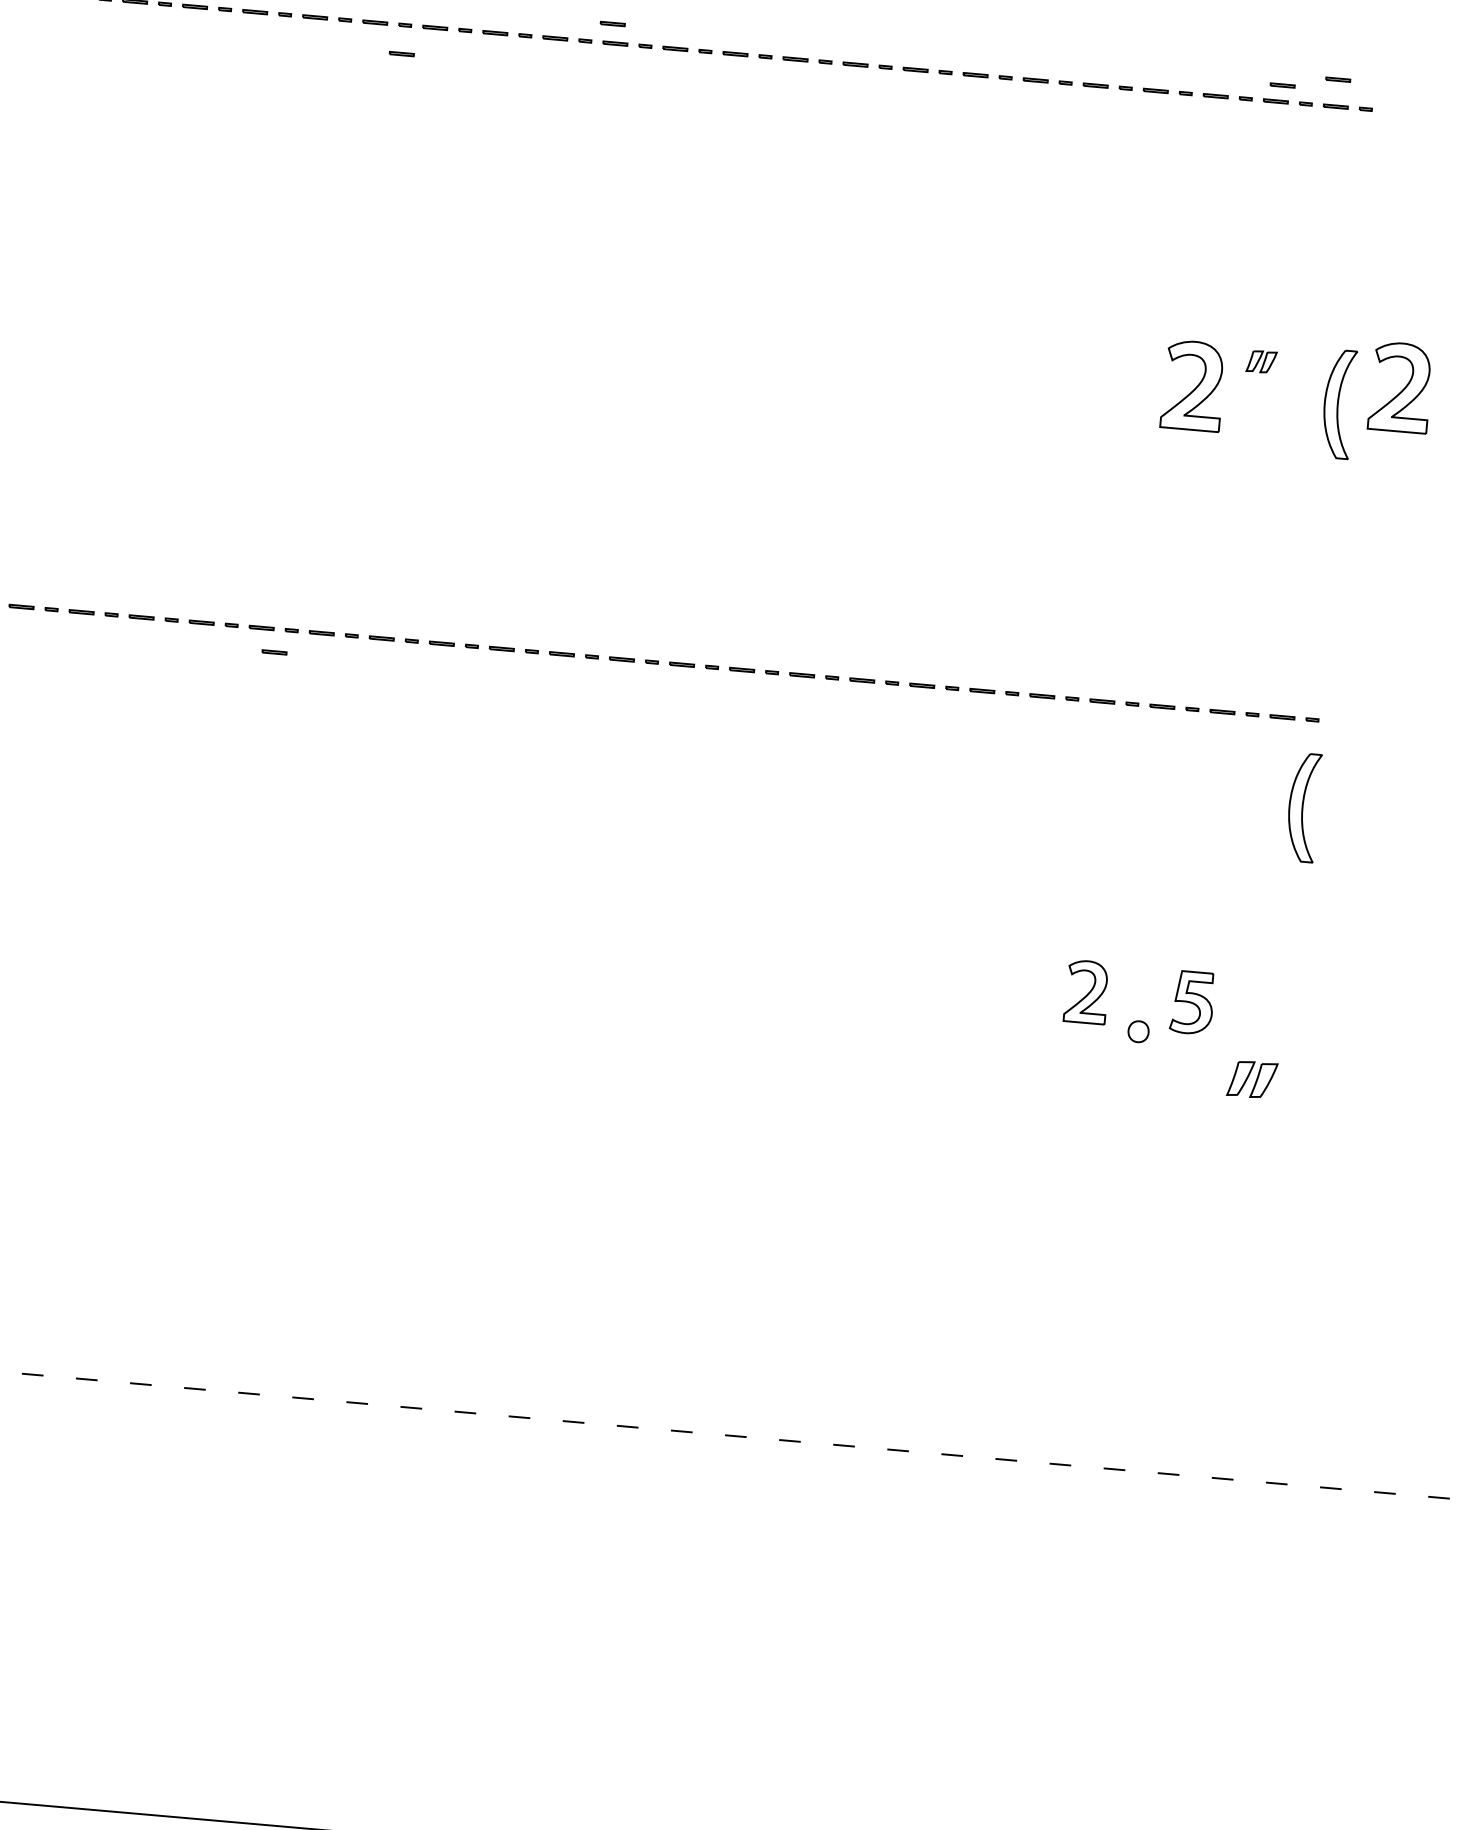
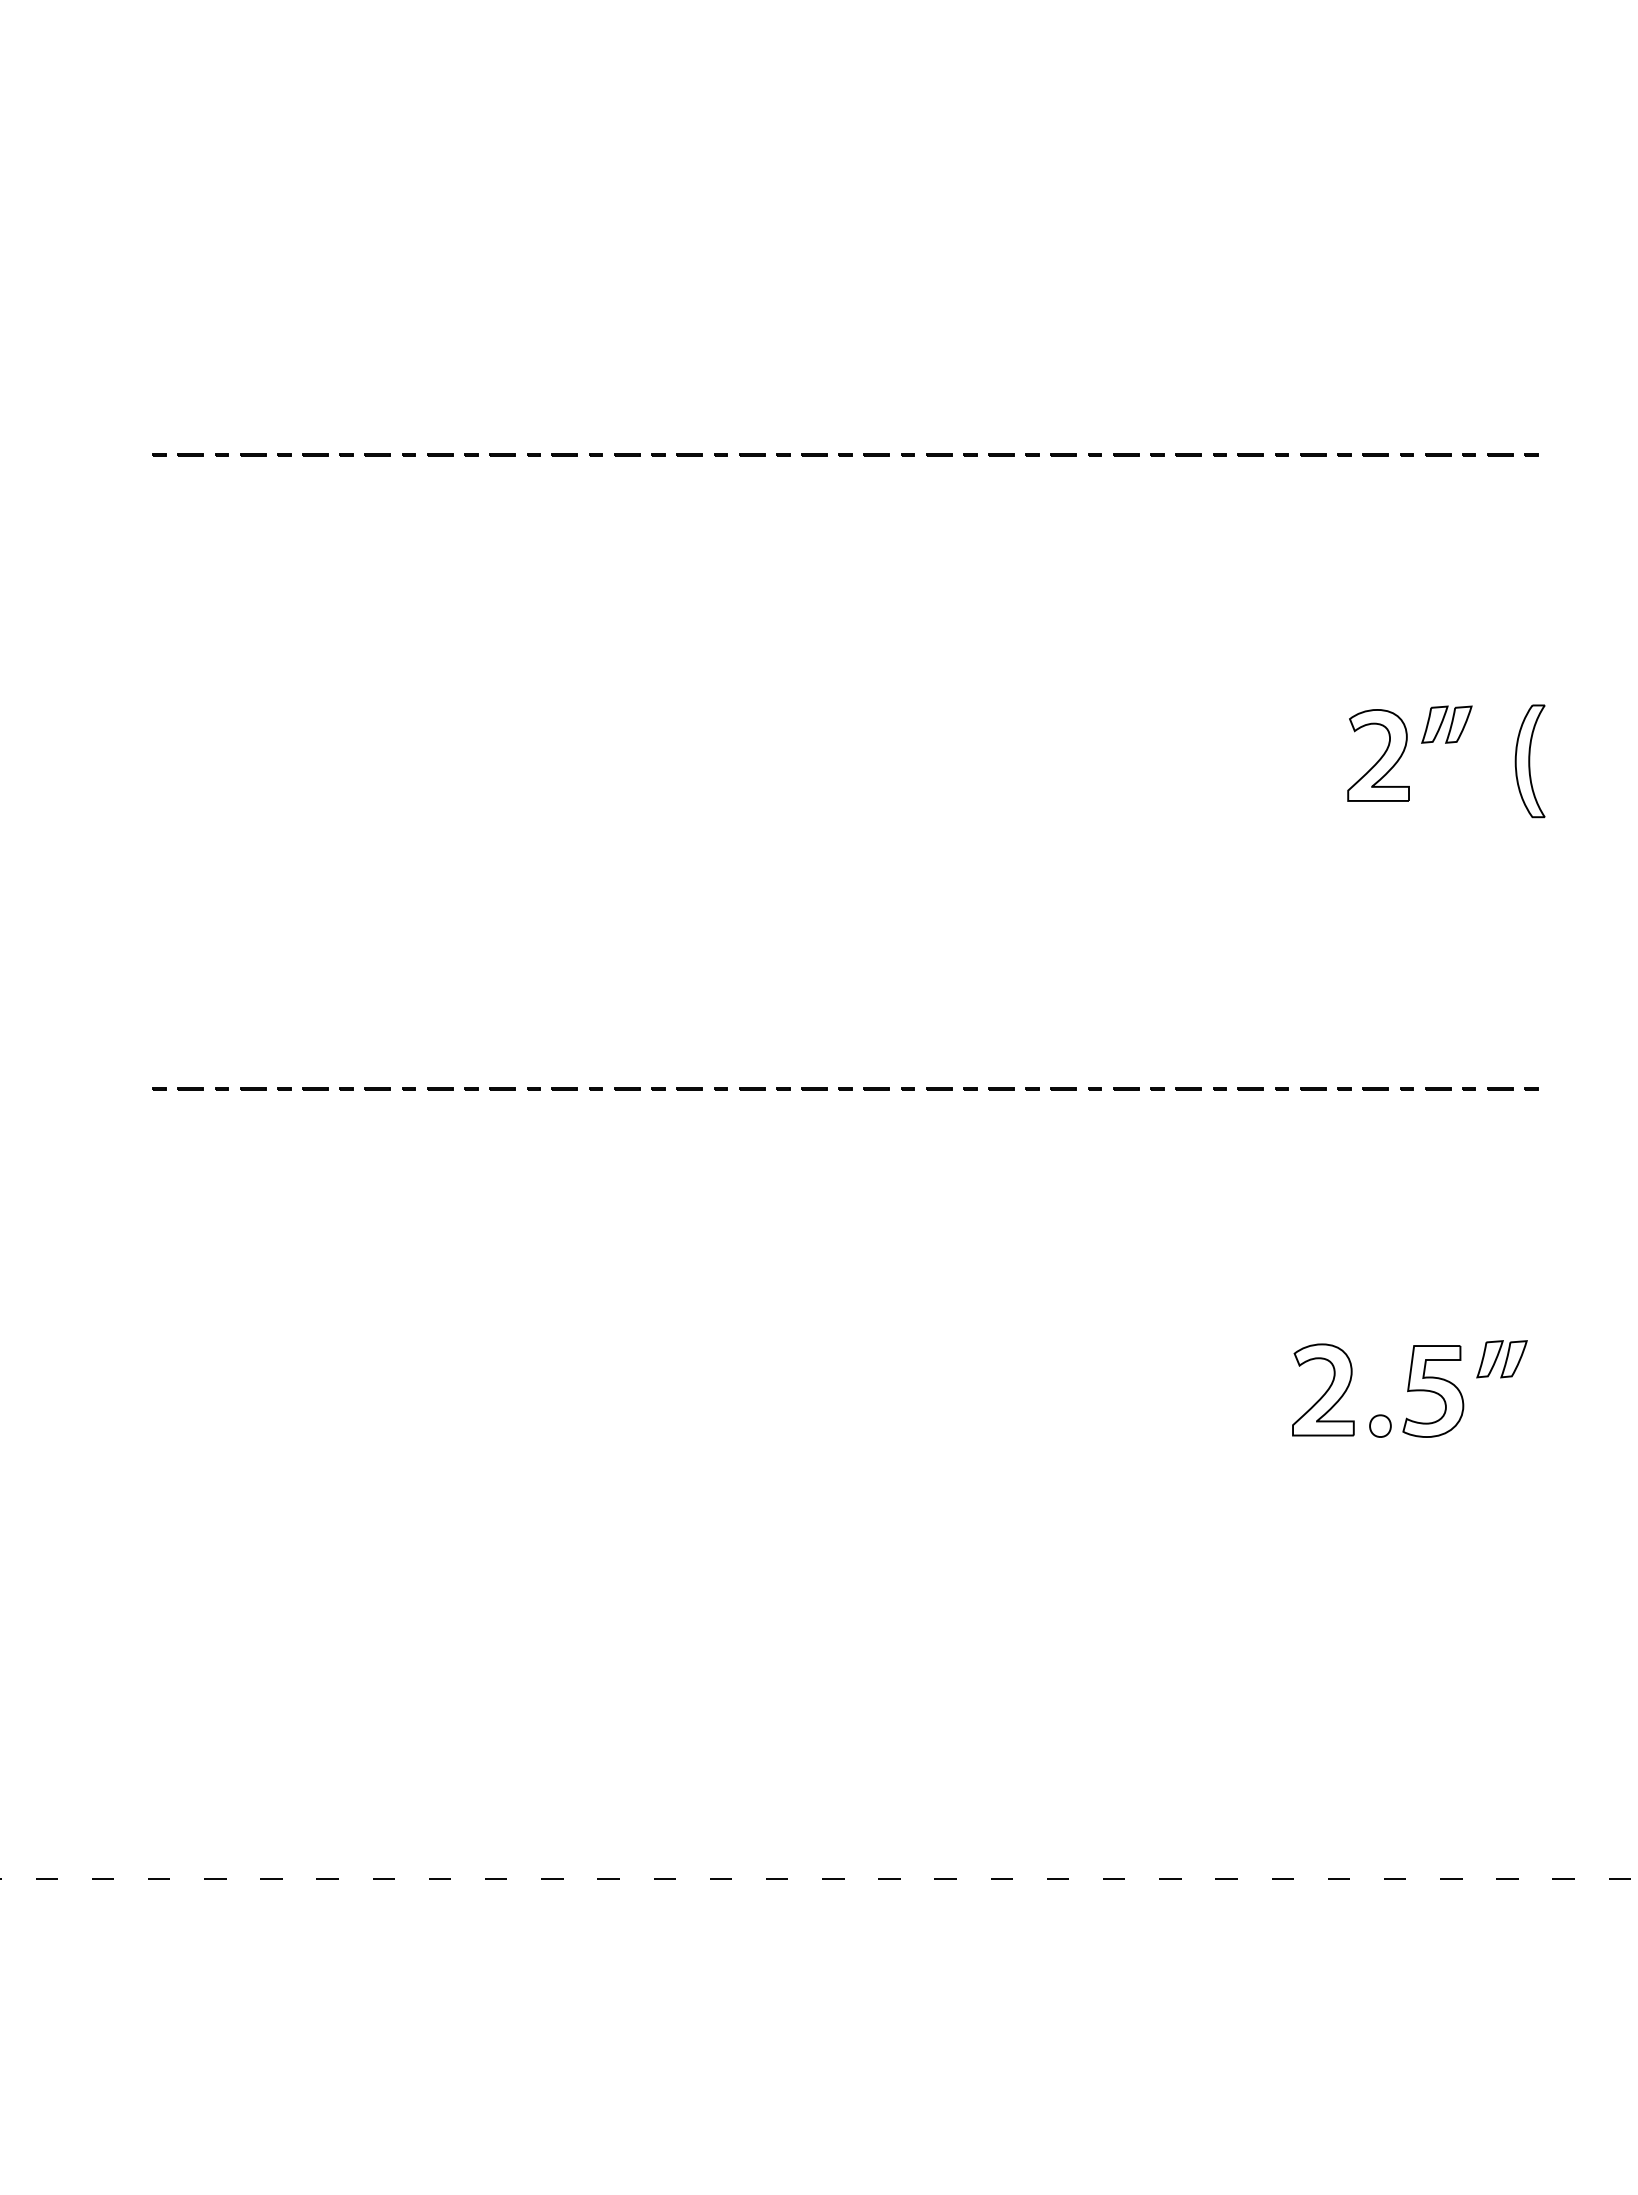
line: (612, 23) -> (747, 434), removed
line: (401, 53) -> (532, 484), removed
line: (1338, 79) -> (1500, 426), removed
line: (1282, 85) -> (1443, 437), removed
part: (1261, 361) -> (1446, 724), size x1.67
part: (1400, 387) -> (1592, 738), removed
line: (274, 651) -> (455, 1112), removed
part: (1302, 807) -> (1529, 1180), removed
part: (1086, 991) -> (1323, 1389), size x1.43
part: (1192, 1002) -> (1433, 1391), size x1.43
part: (1251, 1079) -> (1501, 1359), moved

